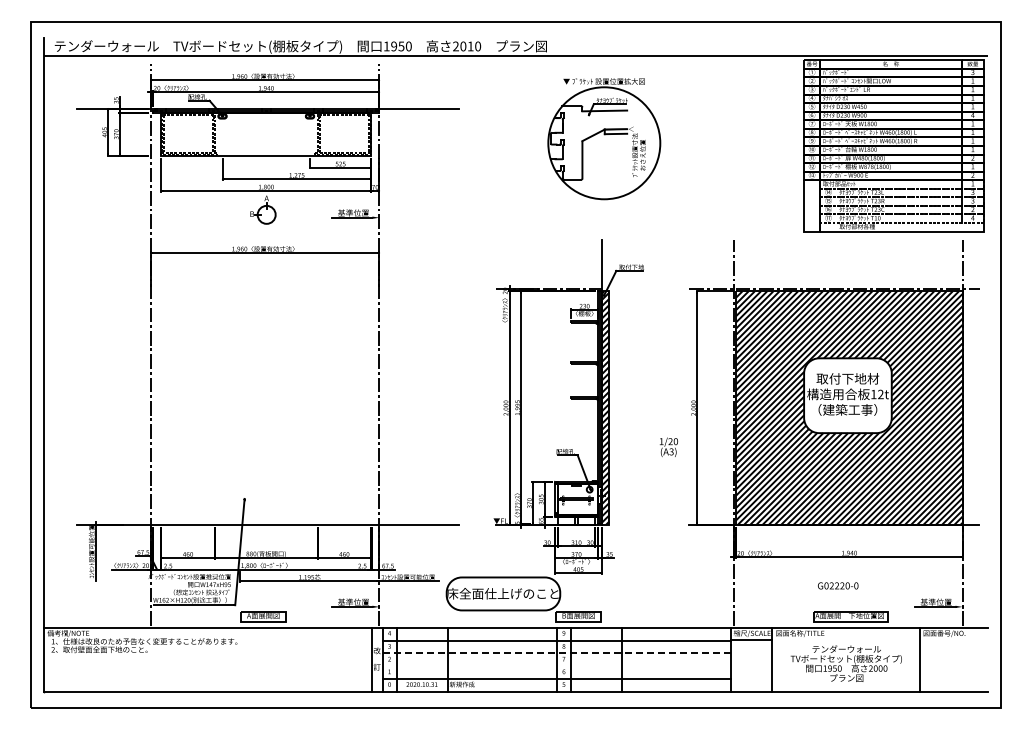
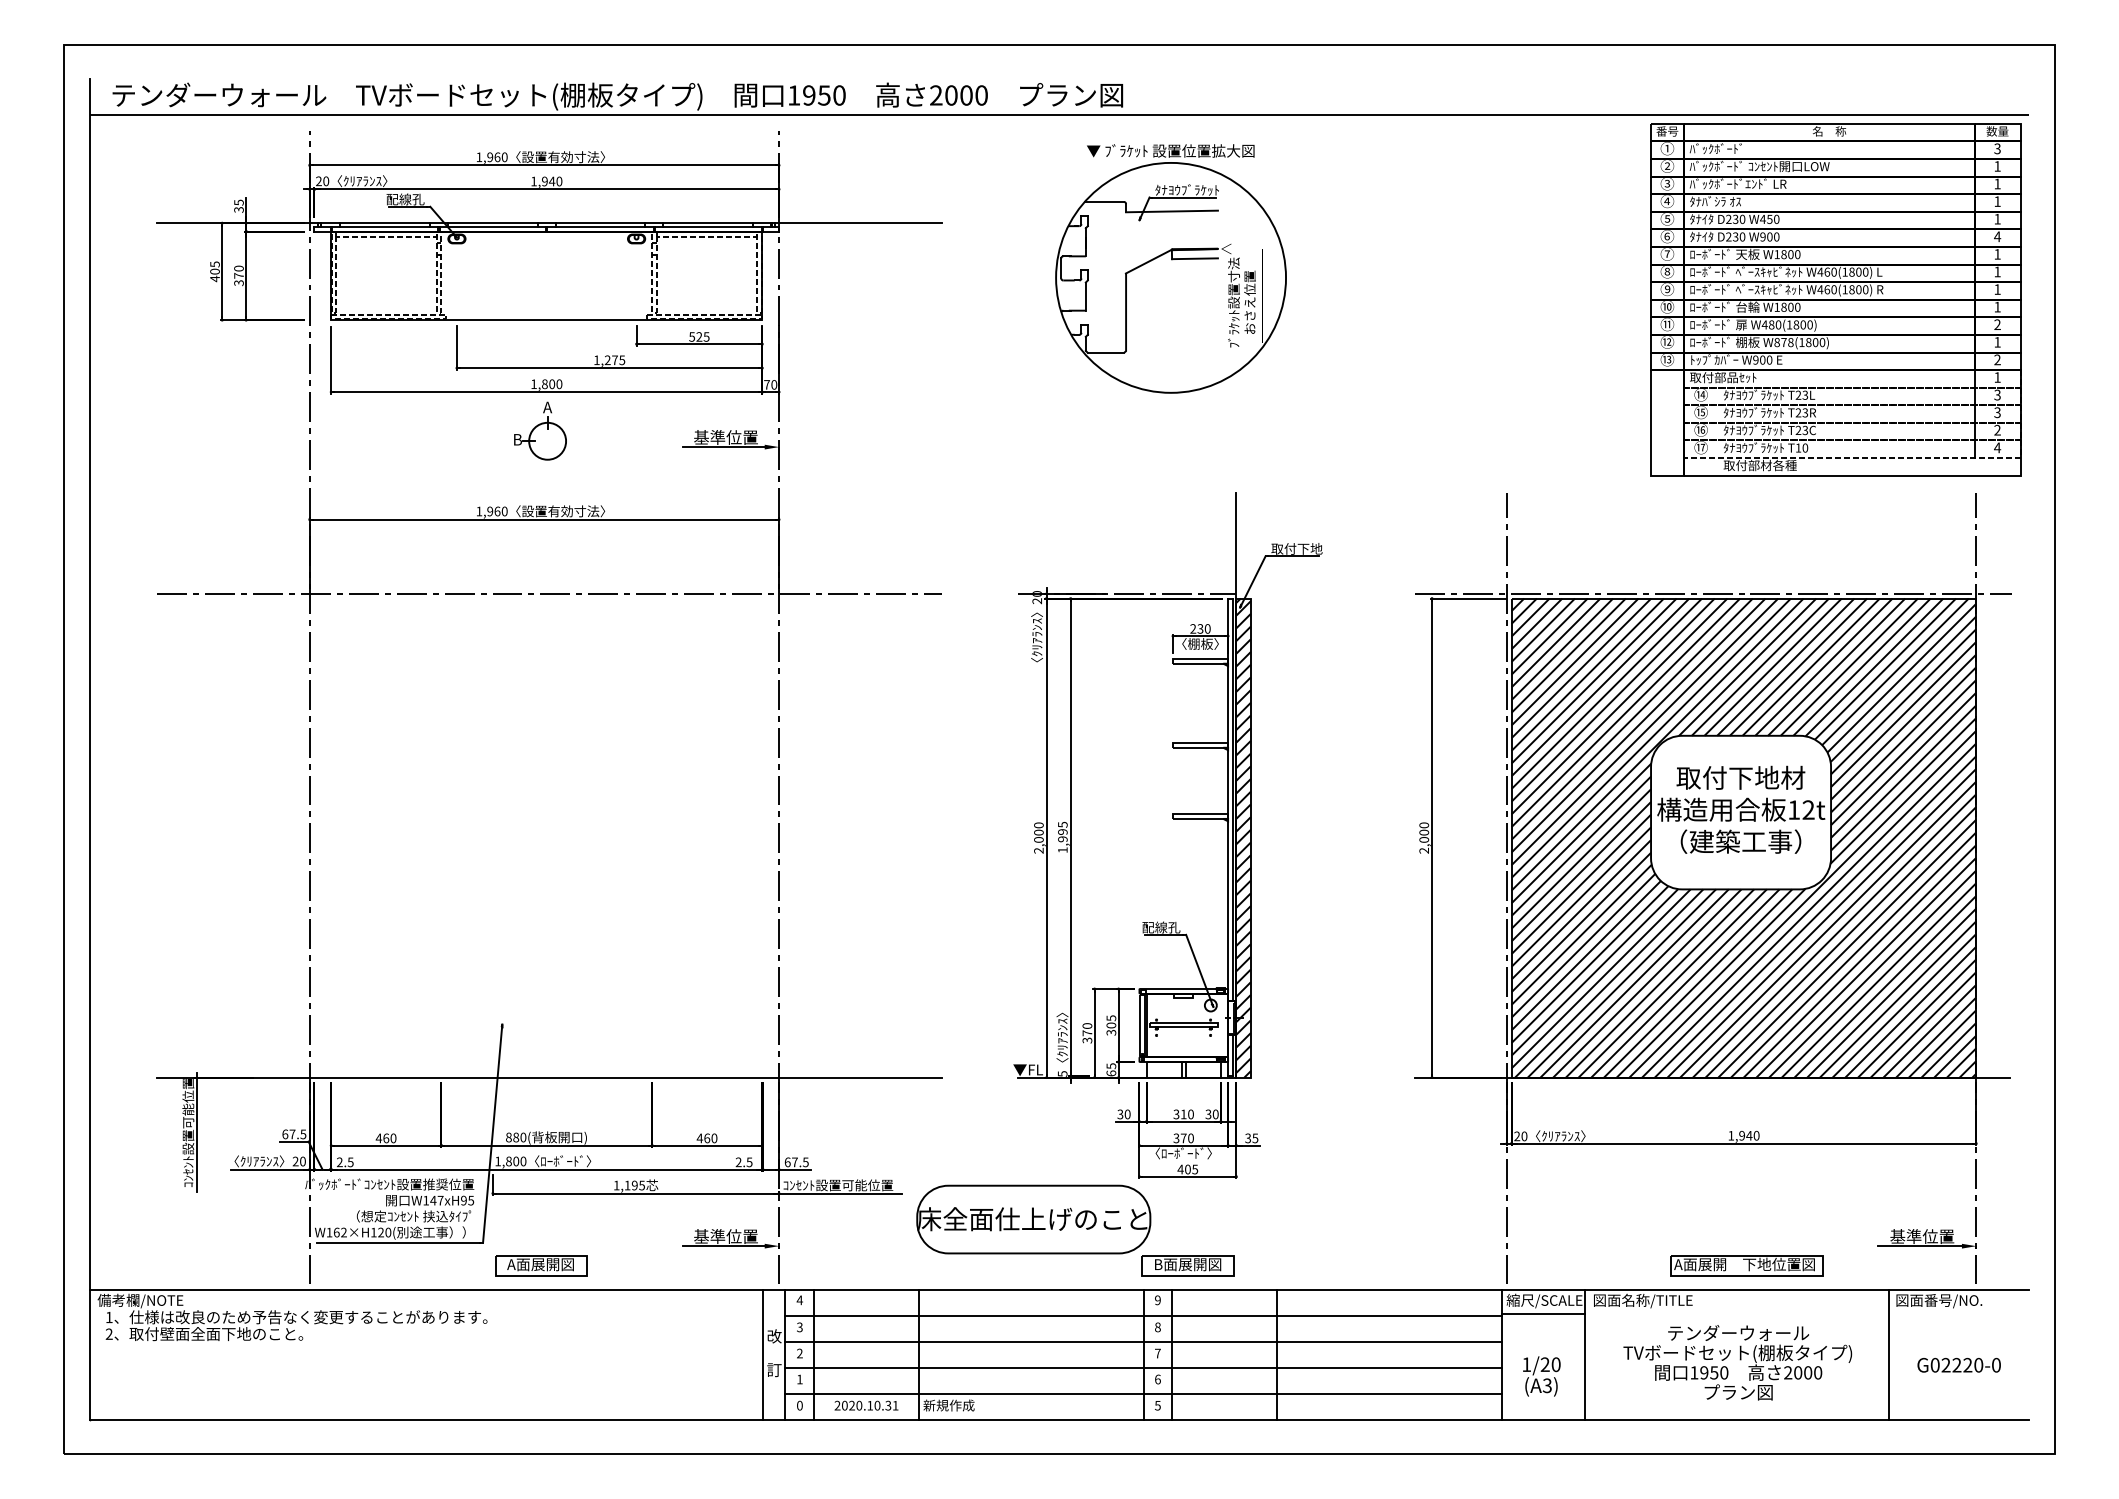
text: (470, 46) -> (966, 95), 2010 -> 2000
part: (604, 139) -> (1171, 270), moved
line: (267, 289) -> (549, 594), added
text: (668, 446) -> (1540, 1374), moved
text: (838, 585) -> (1959, 1364), moved
line: (557, 653) -> (1144, 1341), dashed -> solid
line: (556, 666) -> (1142, 1368), added

